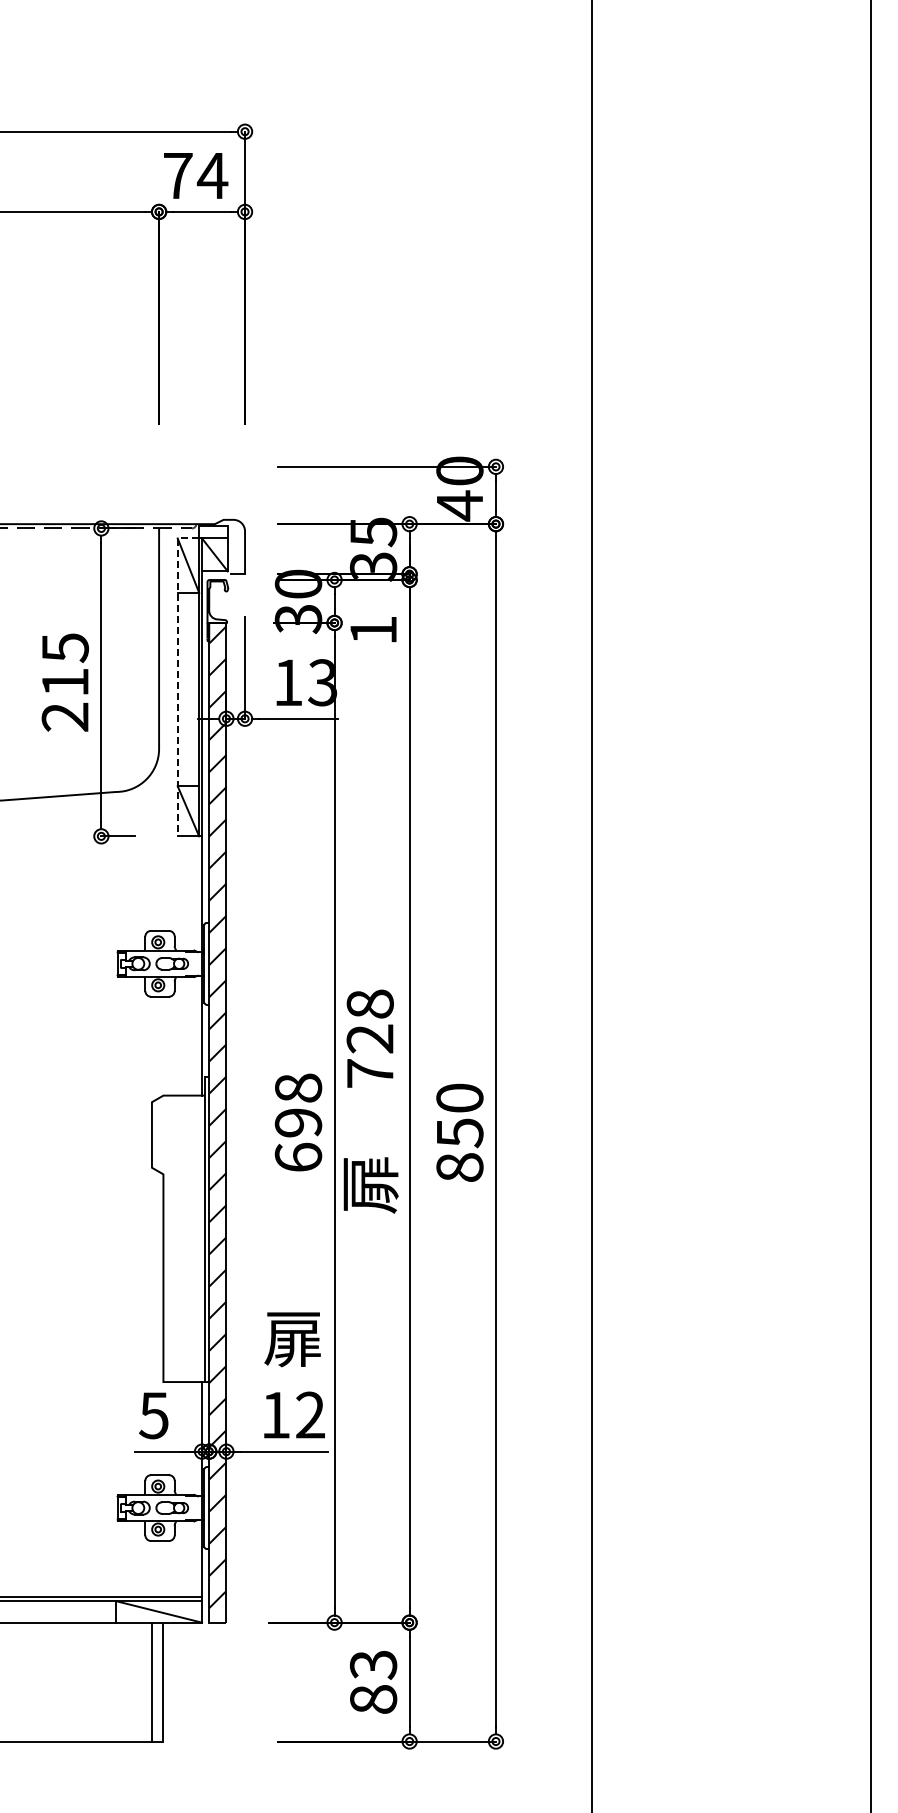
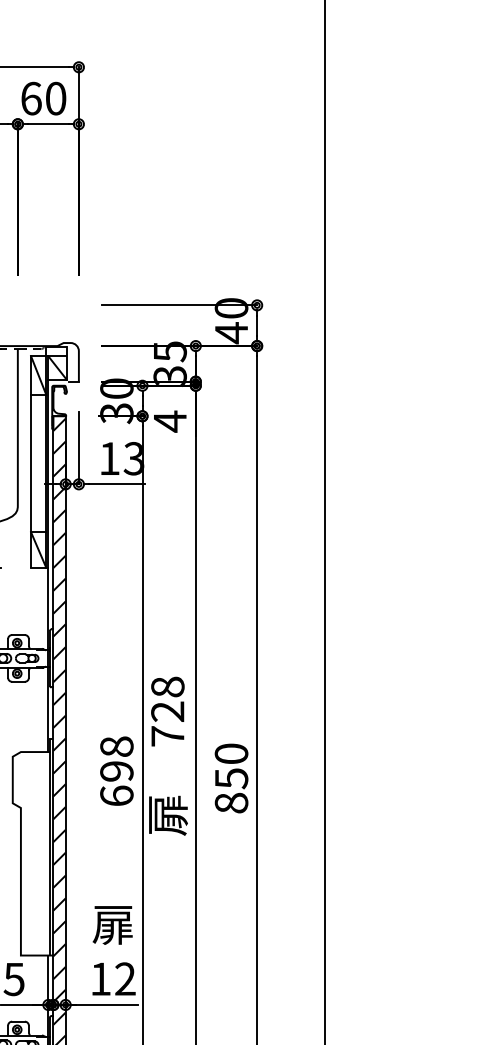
text: (196, 175) -> (44, 98), 74 -> 60
text: (373, 630) -> (170, 421), 1 -> 4
line: (177, 676) -> (30, 454), dashed -> solid

